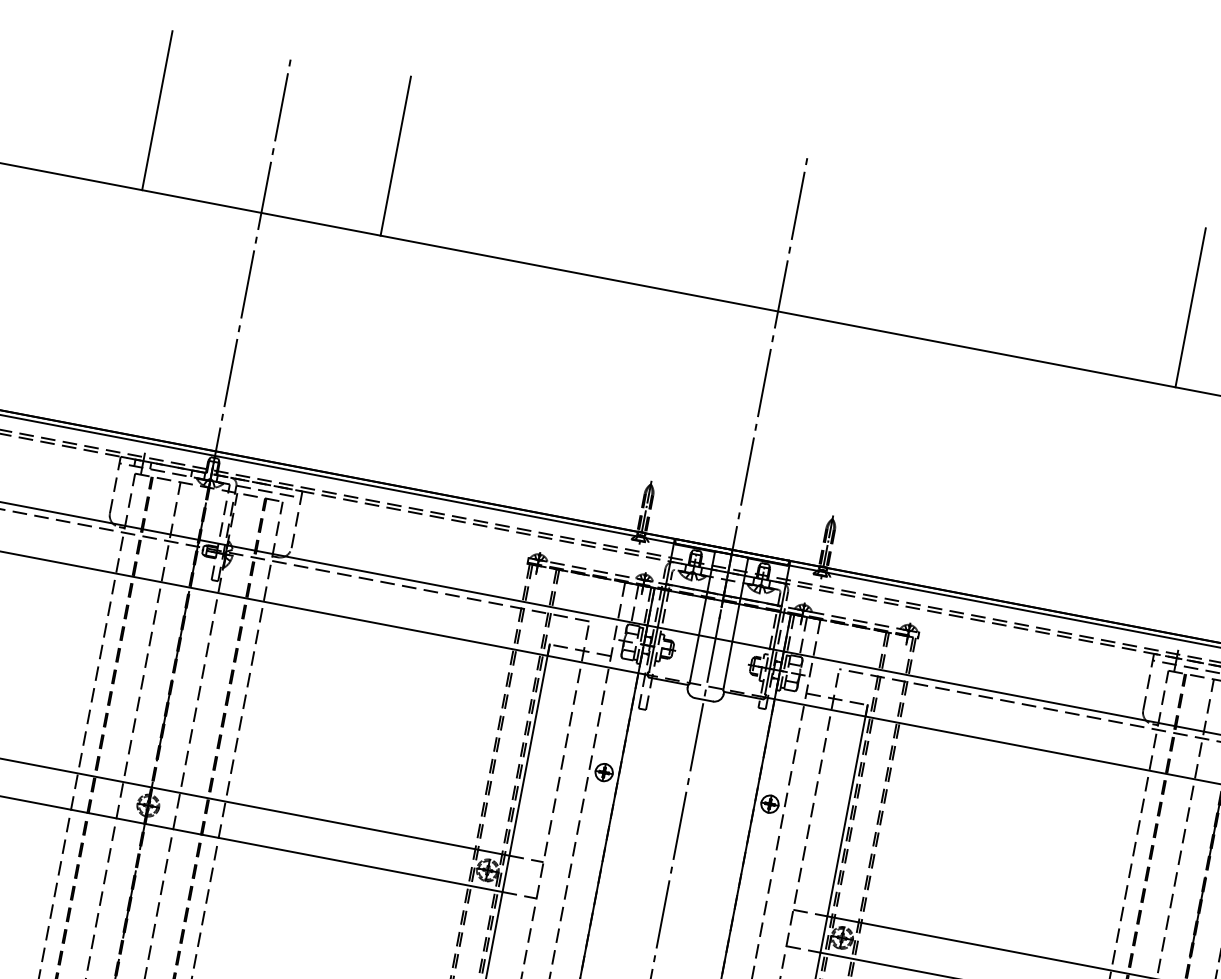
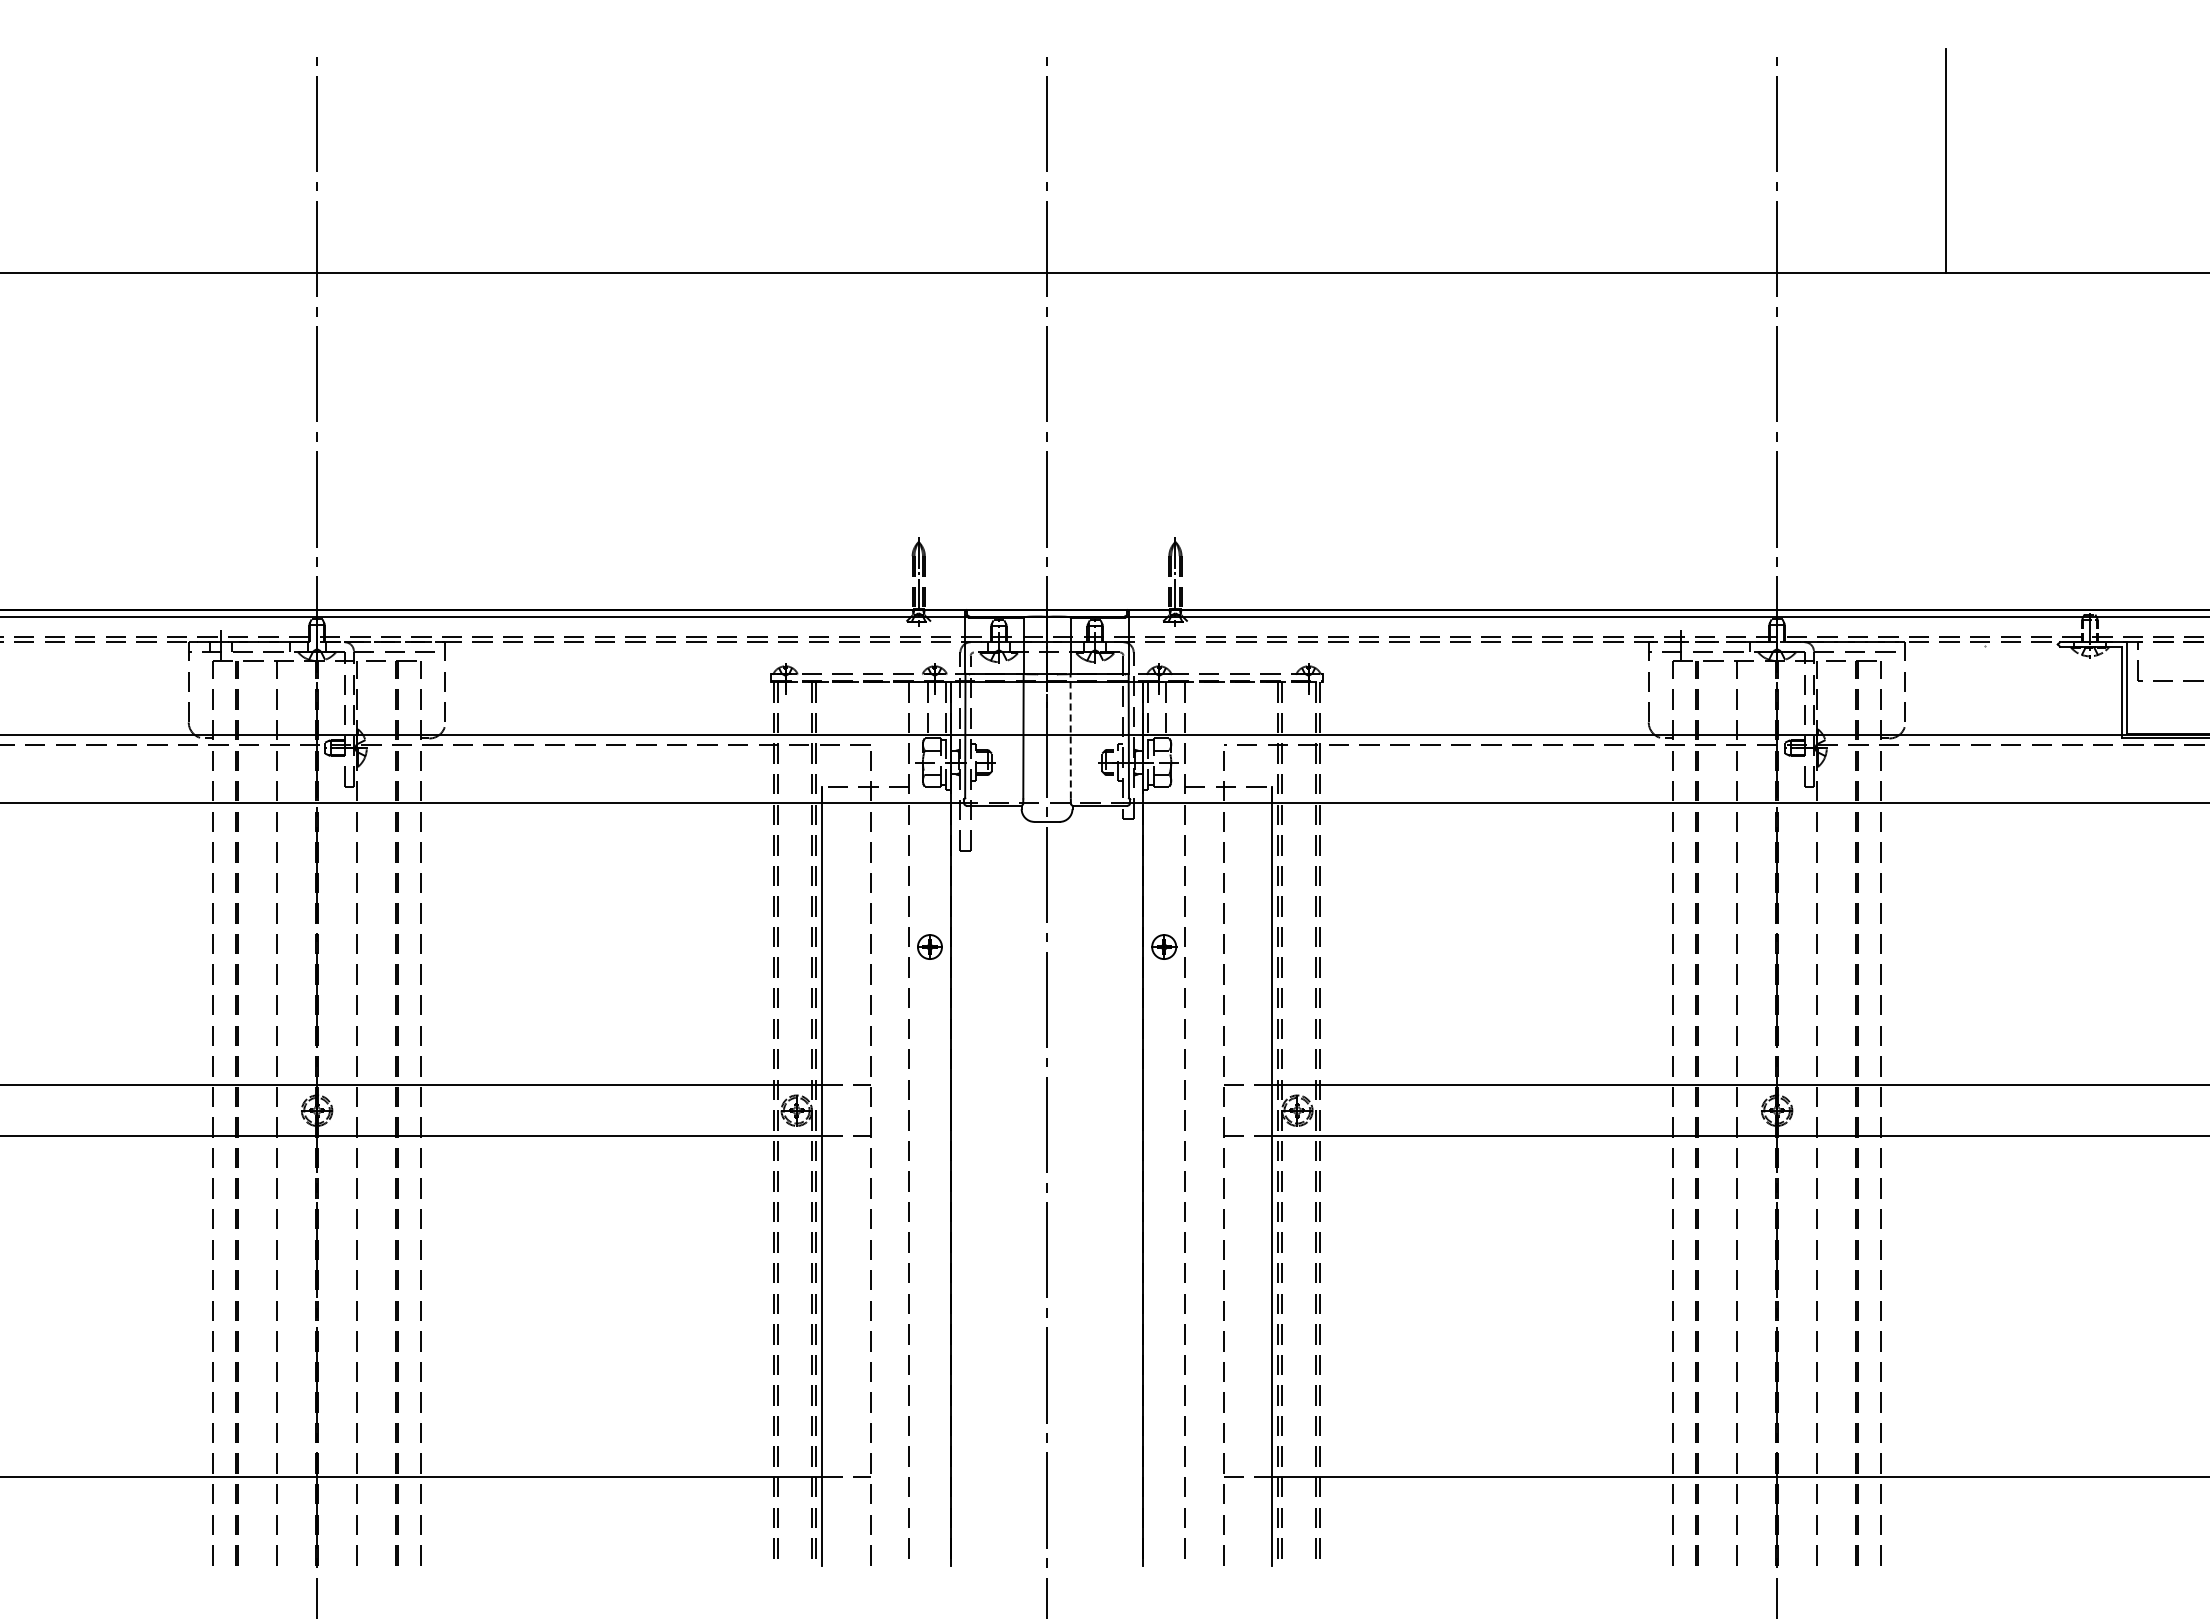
line: (157, 110) -> (148, 160), removed
line: (395, 155) -> (485, 160), removed
line: (1190, 307) -> (1608, 160), removed
line: (732, 641) -> (1070, 735), solid -> dashed

